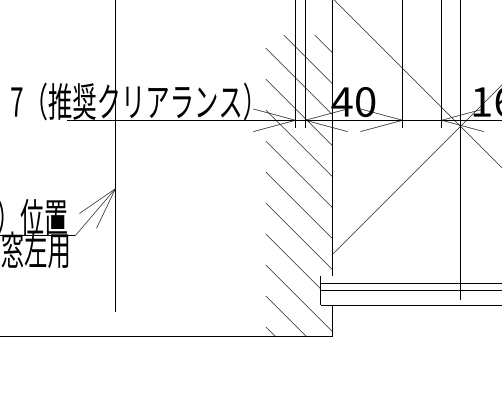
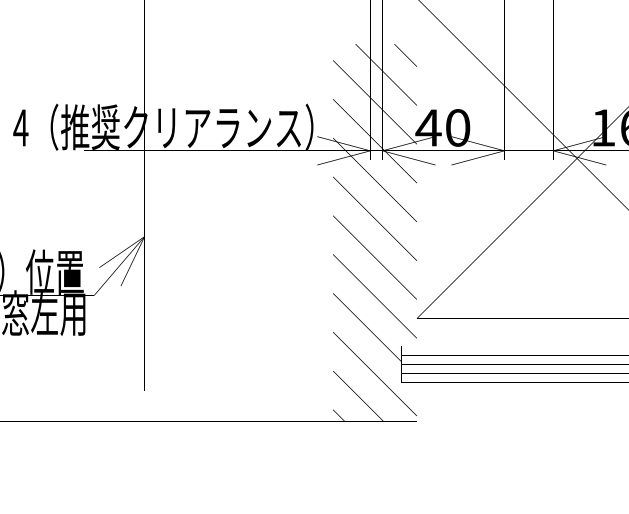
text: (16, 101) -> (20, 127), 7 -> 4

